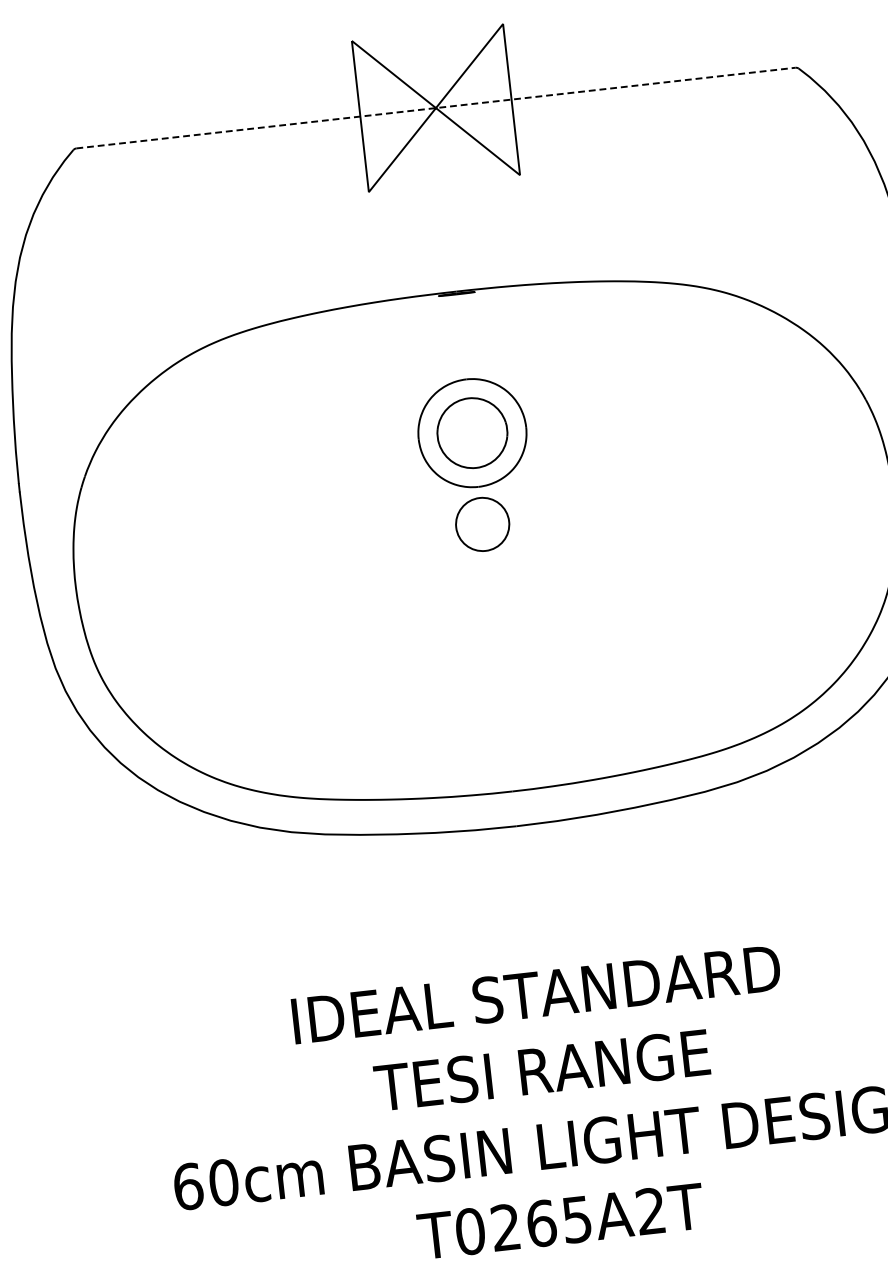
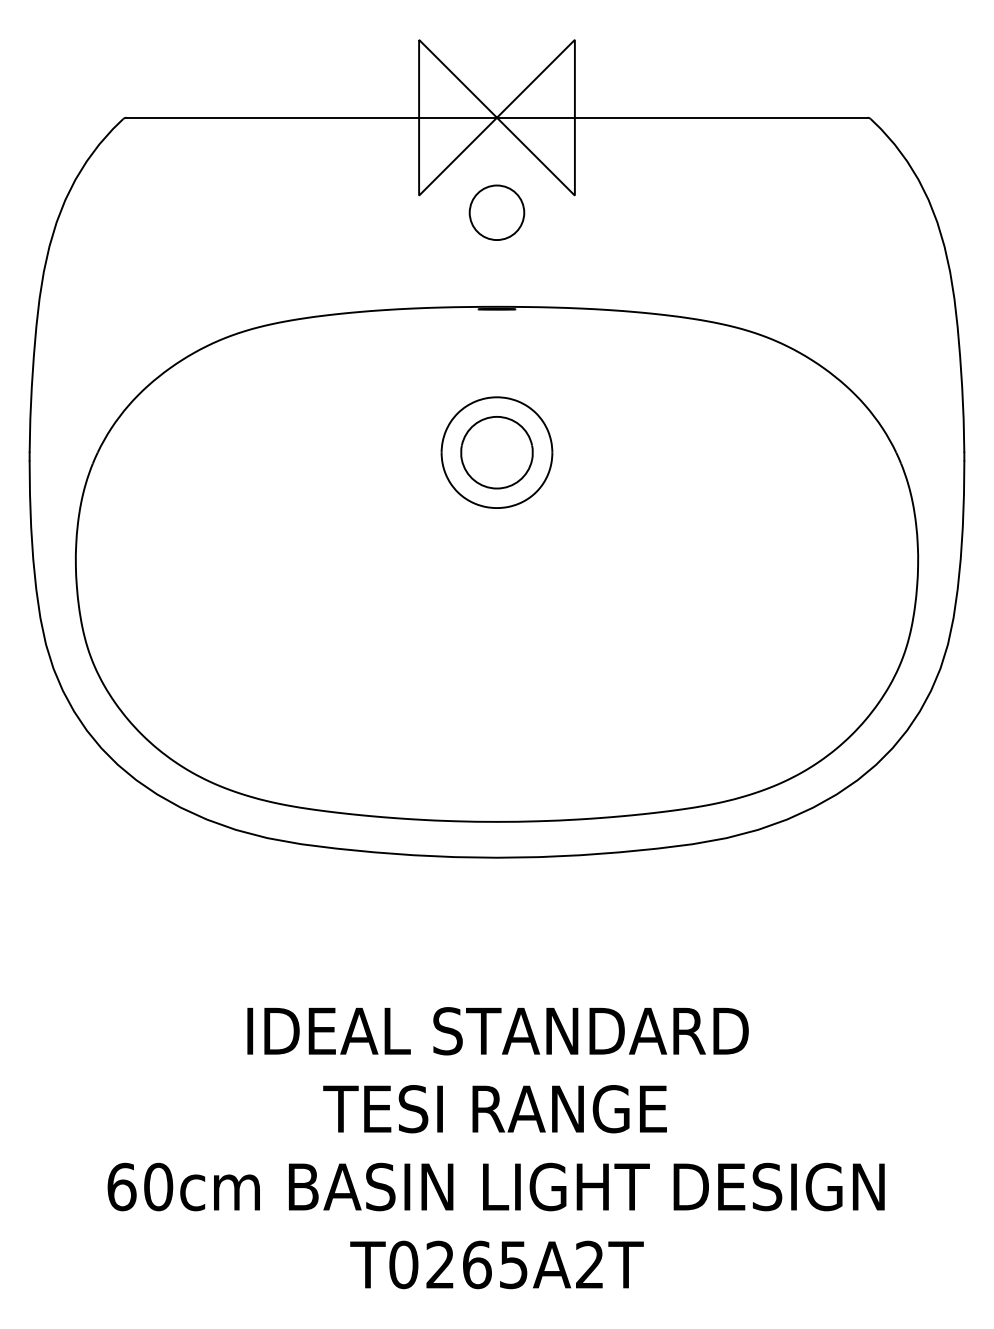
line: (436, 107) -> (497, 117), dashed -> solid
circle: (482, 524) -> (496, 212), moved

